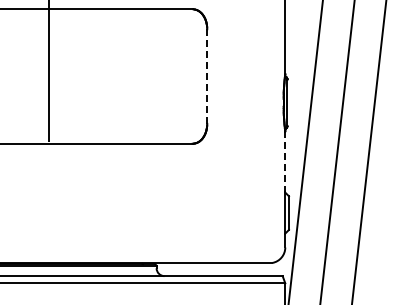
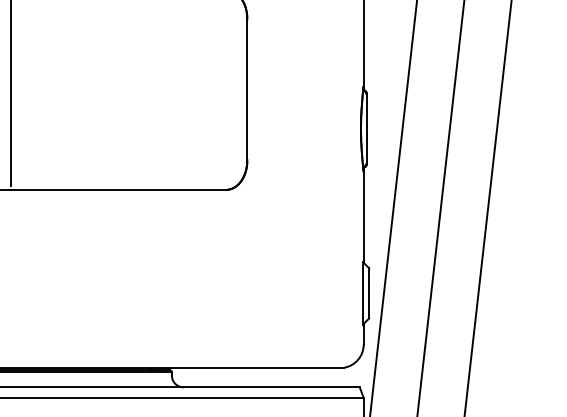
line: (207, 76) -> (247, 89), dashed -> solid
line: (285, 161) -> (364, 216), dashed -> solid

